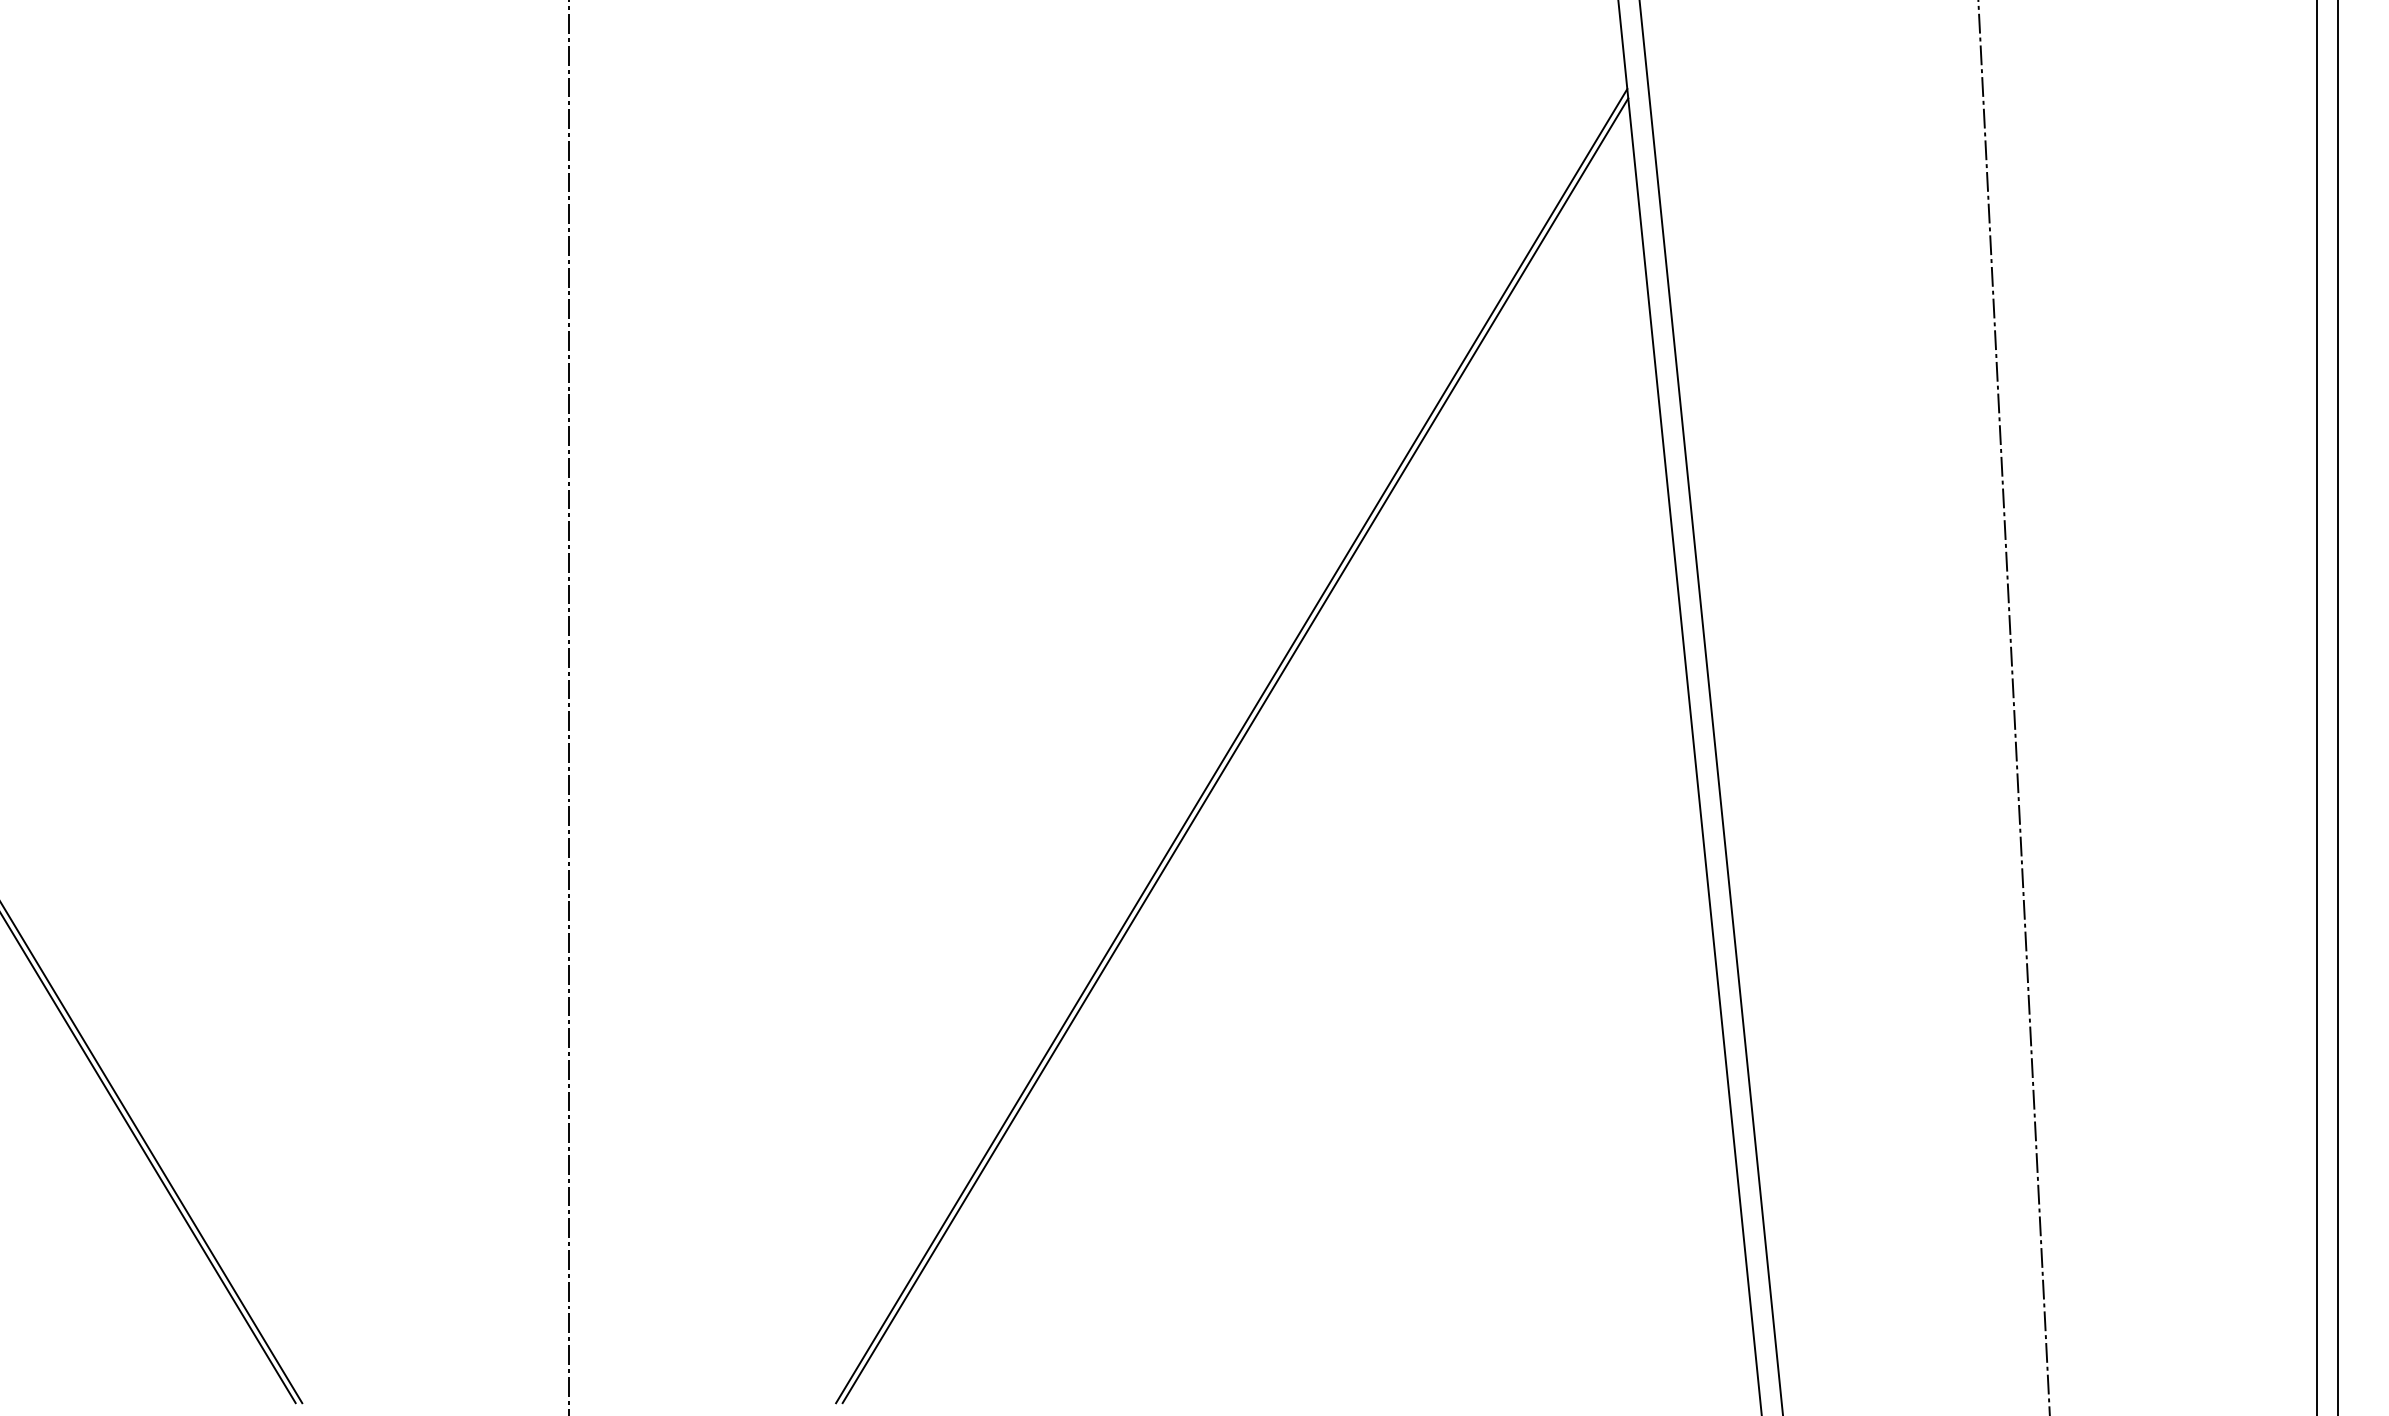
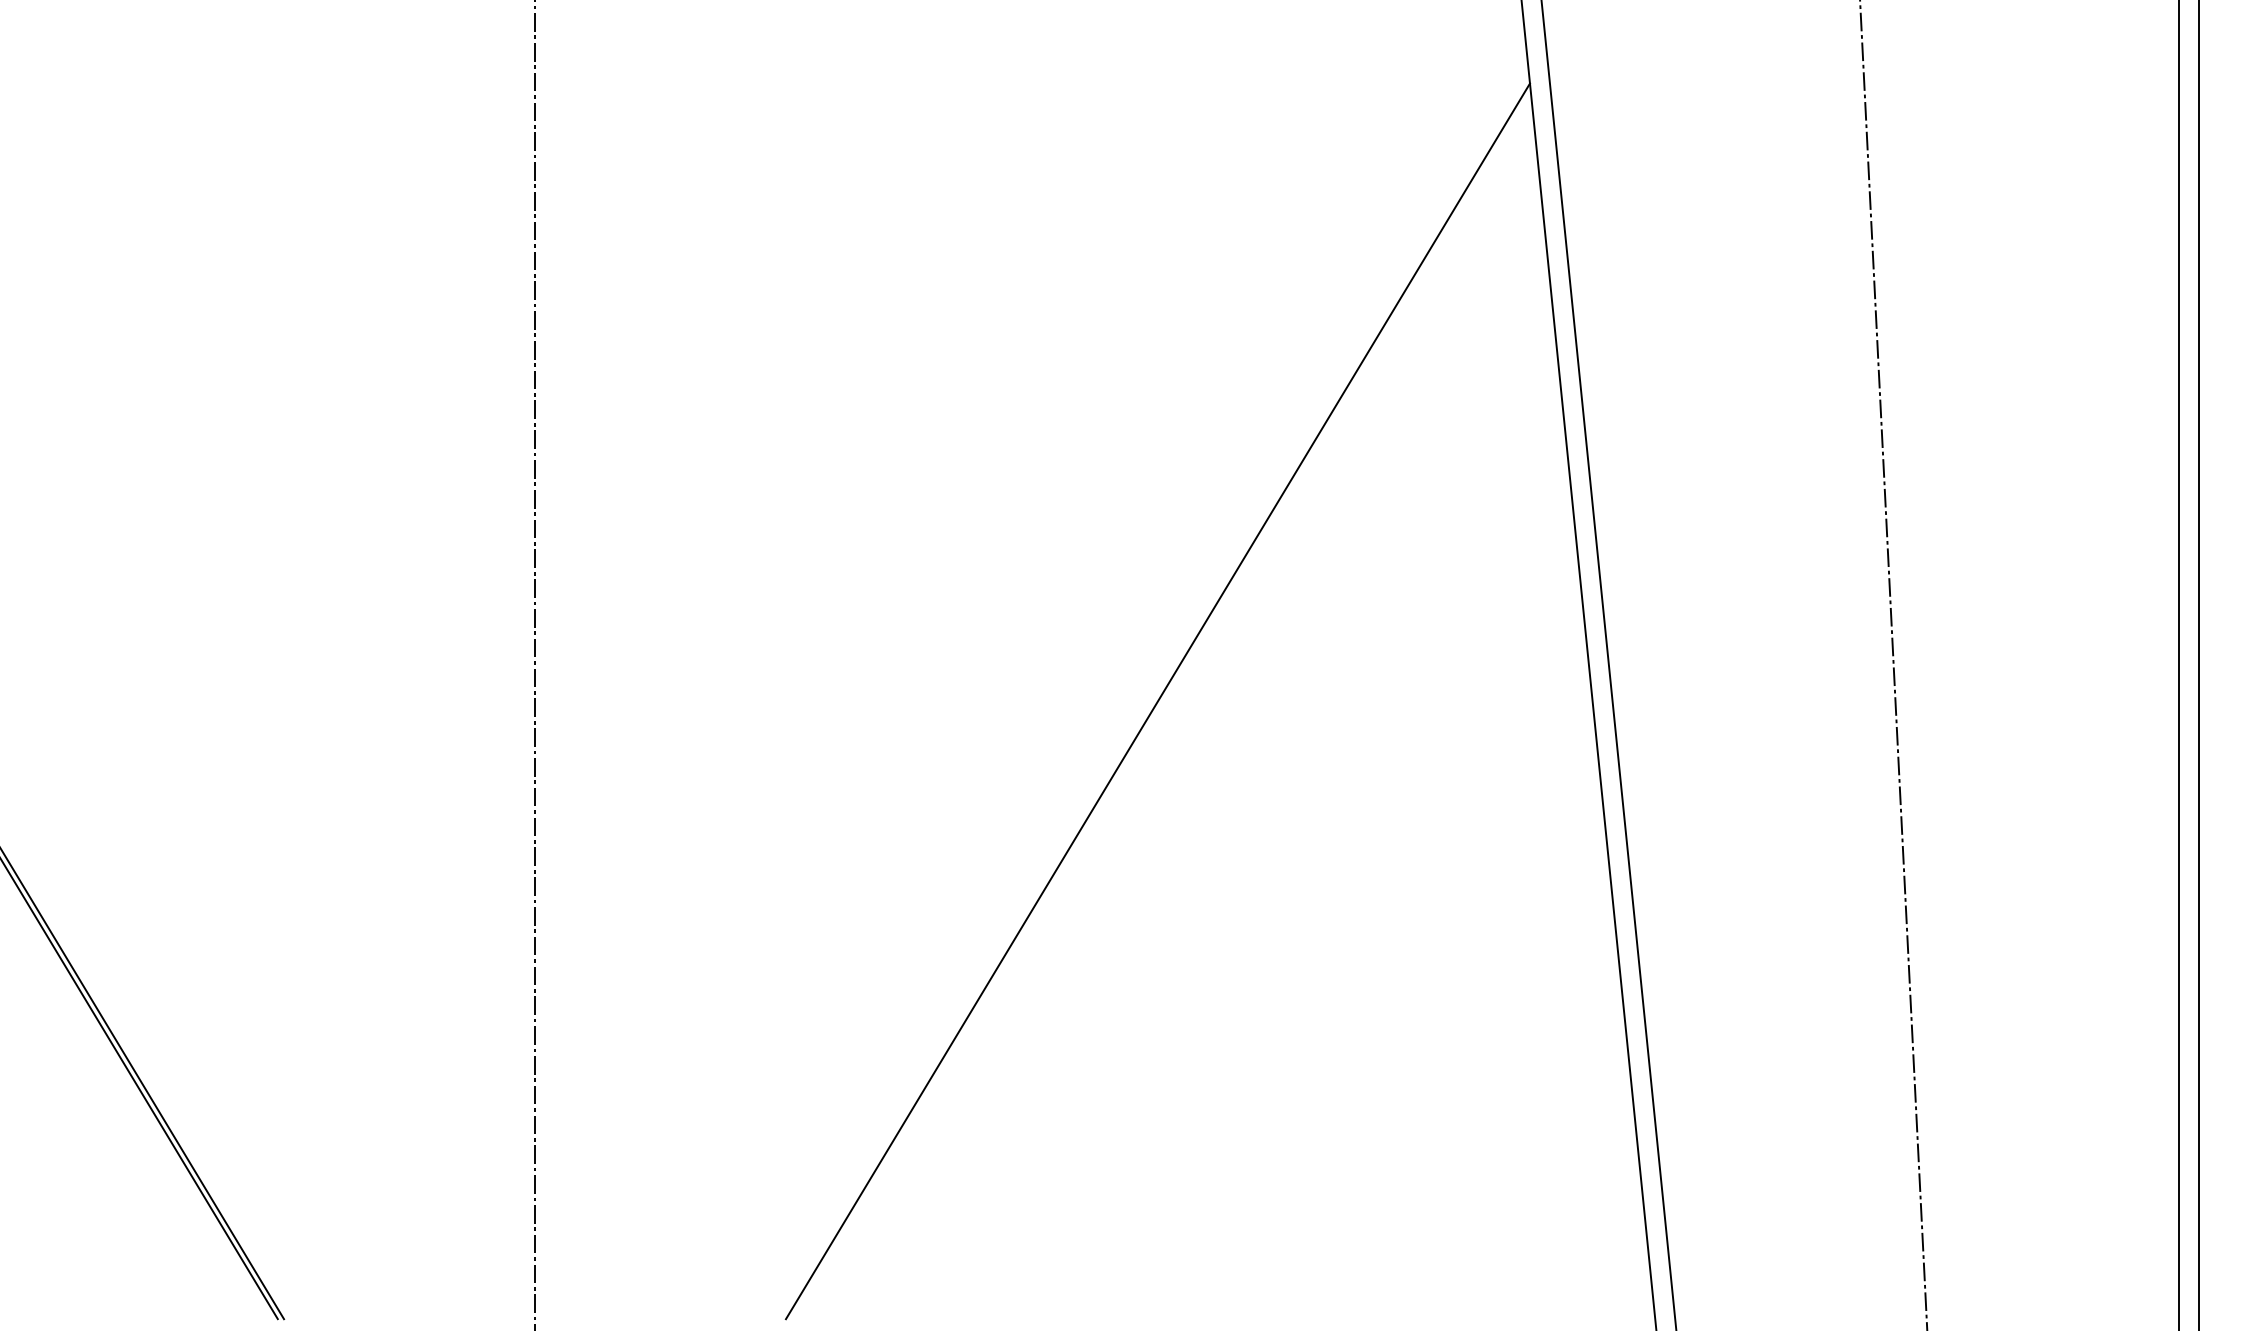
line: (1235, 750) -> (1161, 705), removed

